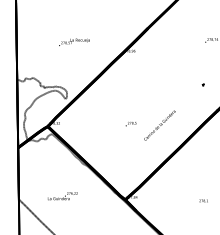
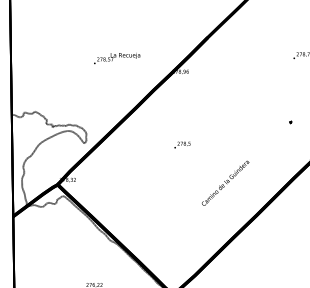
text: (74, 41) -> (117, 57), moved
text: (130, 124) -> (181, 145), moved

